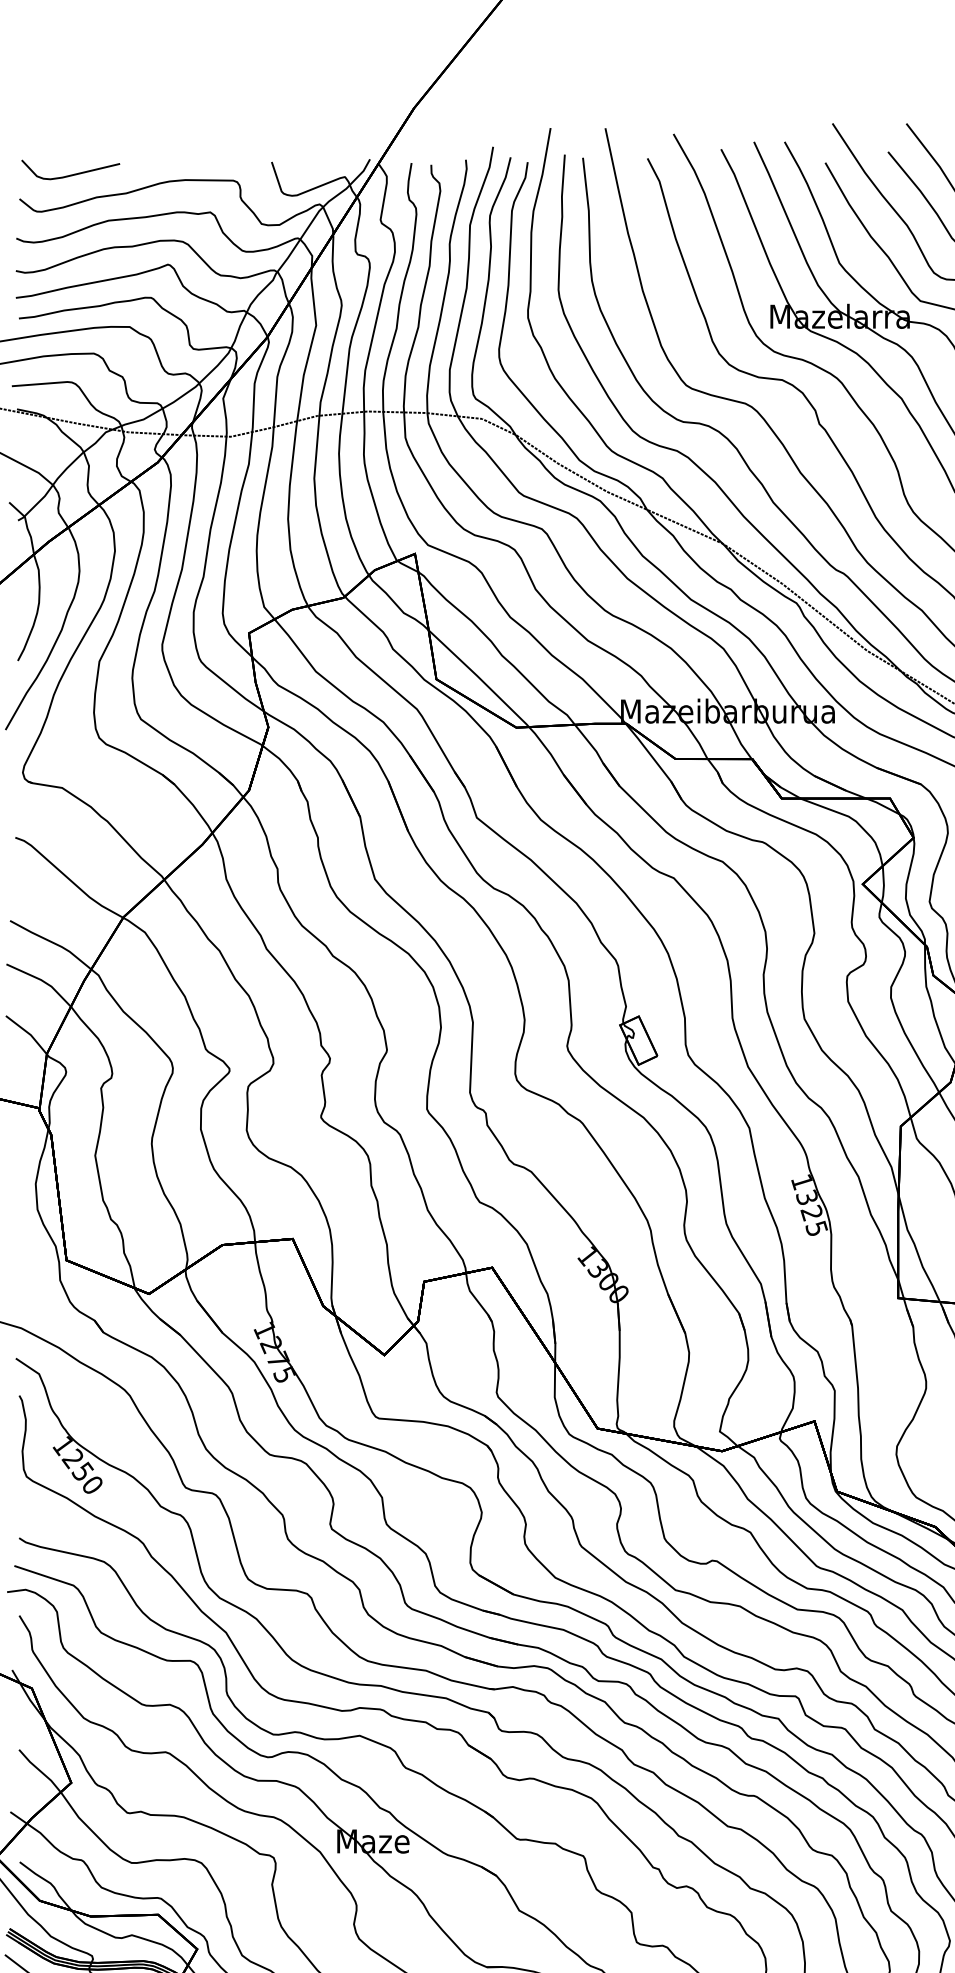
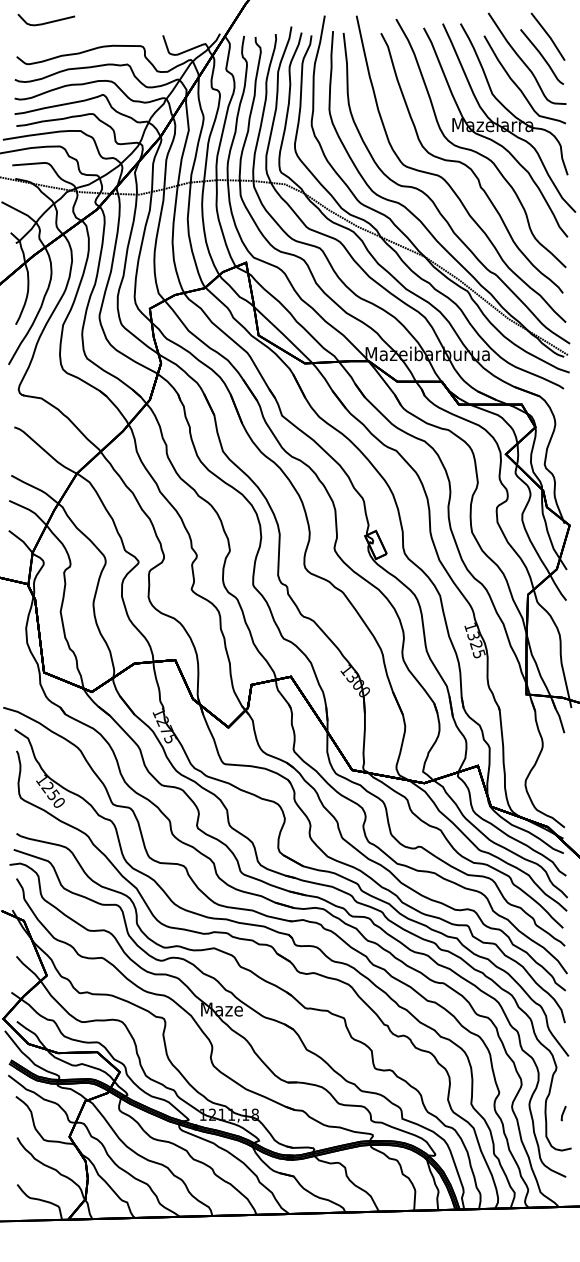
curve: (74, 172) -> (48, 21), moved

